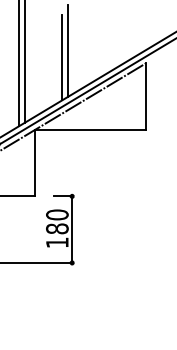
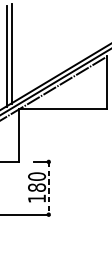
line: (68, 50) -> (45, 46), removed
line: (62, 57) -> (41, 51), removed
line: (72, 230) -> (49, 188), solid -> dashed

